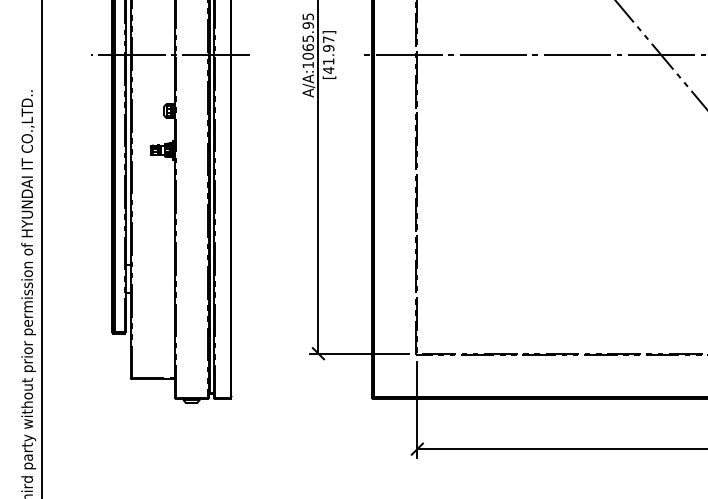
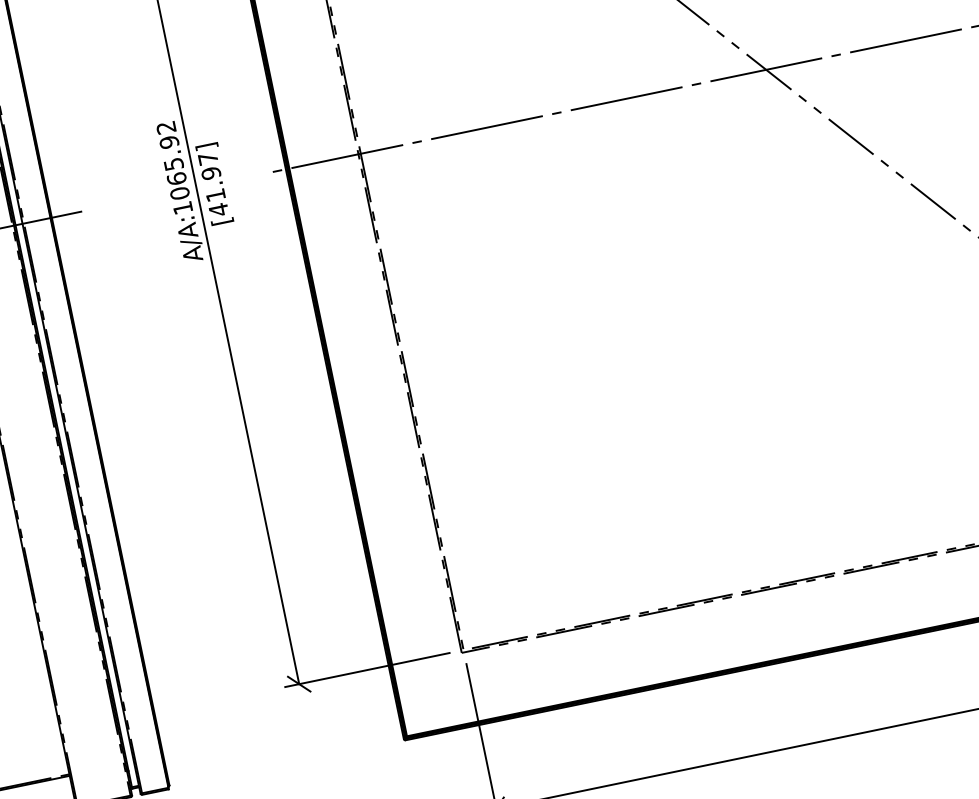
text: (307, 16) -> (164, 127), A/A:1065.95 -> A/A:1065.92

